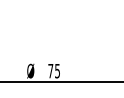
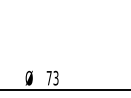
text: (57, 70) -> (55, 77), 75 -> 73

